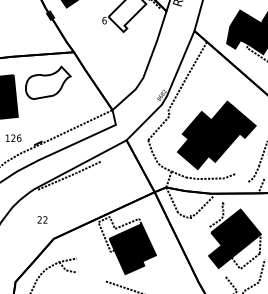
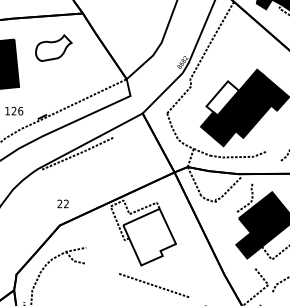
part: (48, 82) -> (53, 47), size x0.7
fill: (196, 127) -> (222, 98), removed
text: (42, 219) -> (63, 203), moved
fill: (132, 249) -> (149, 237), removed

